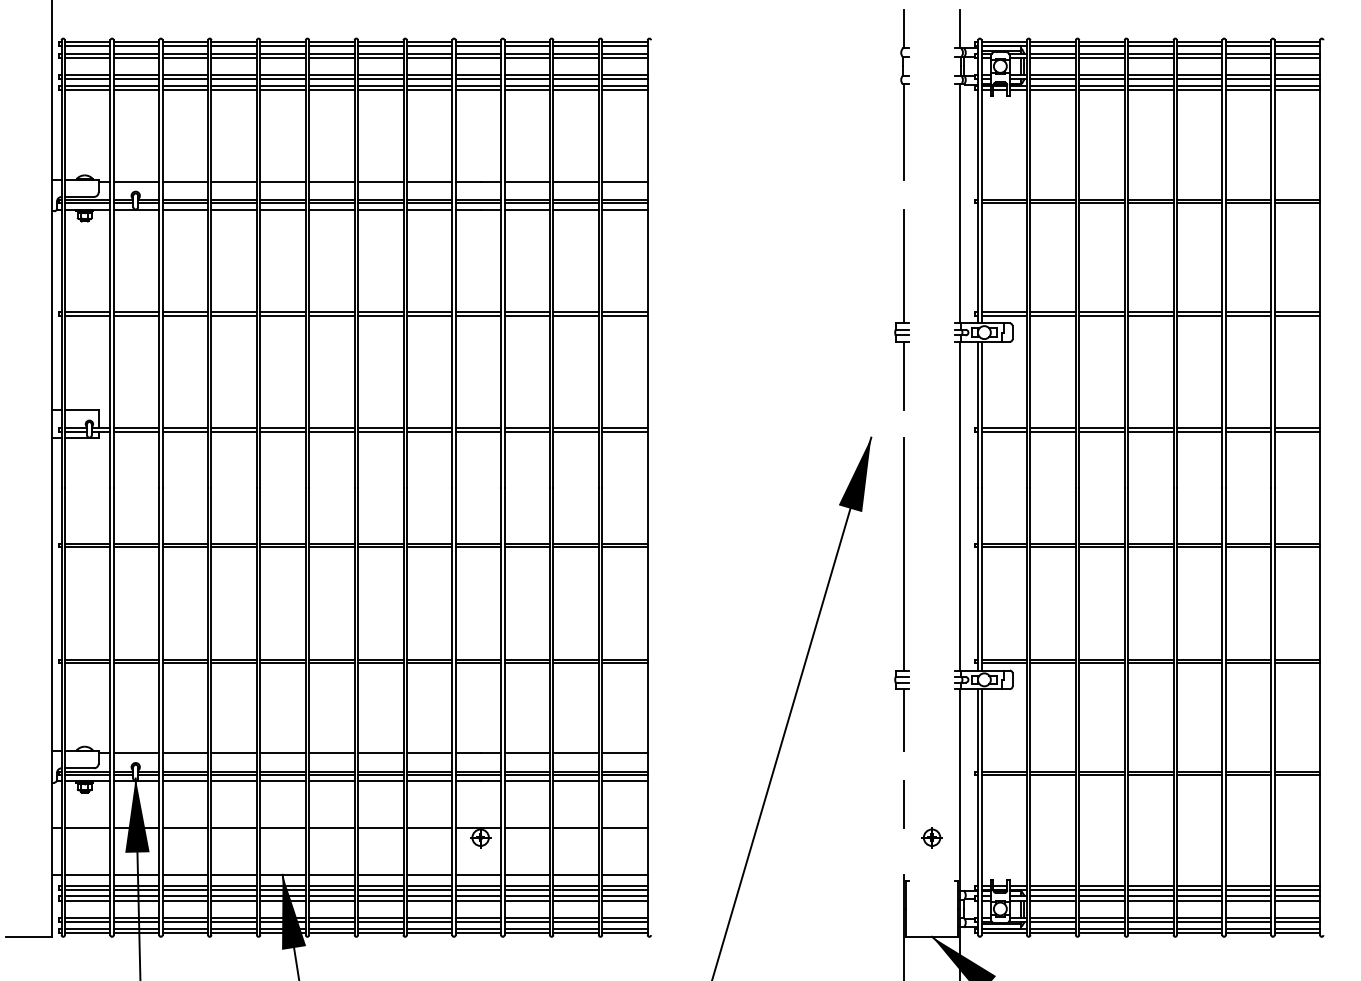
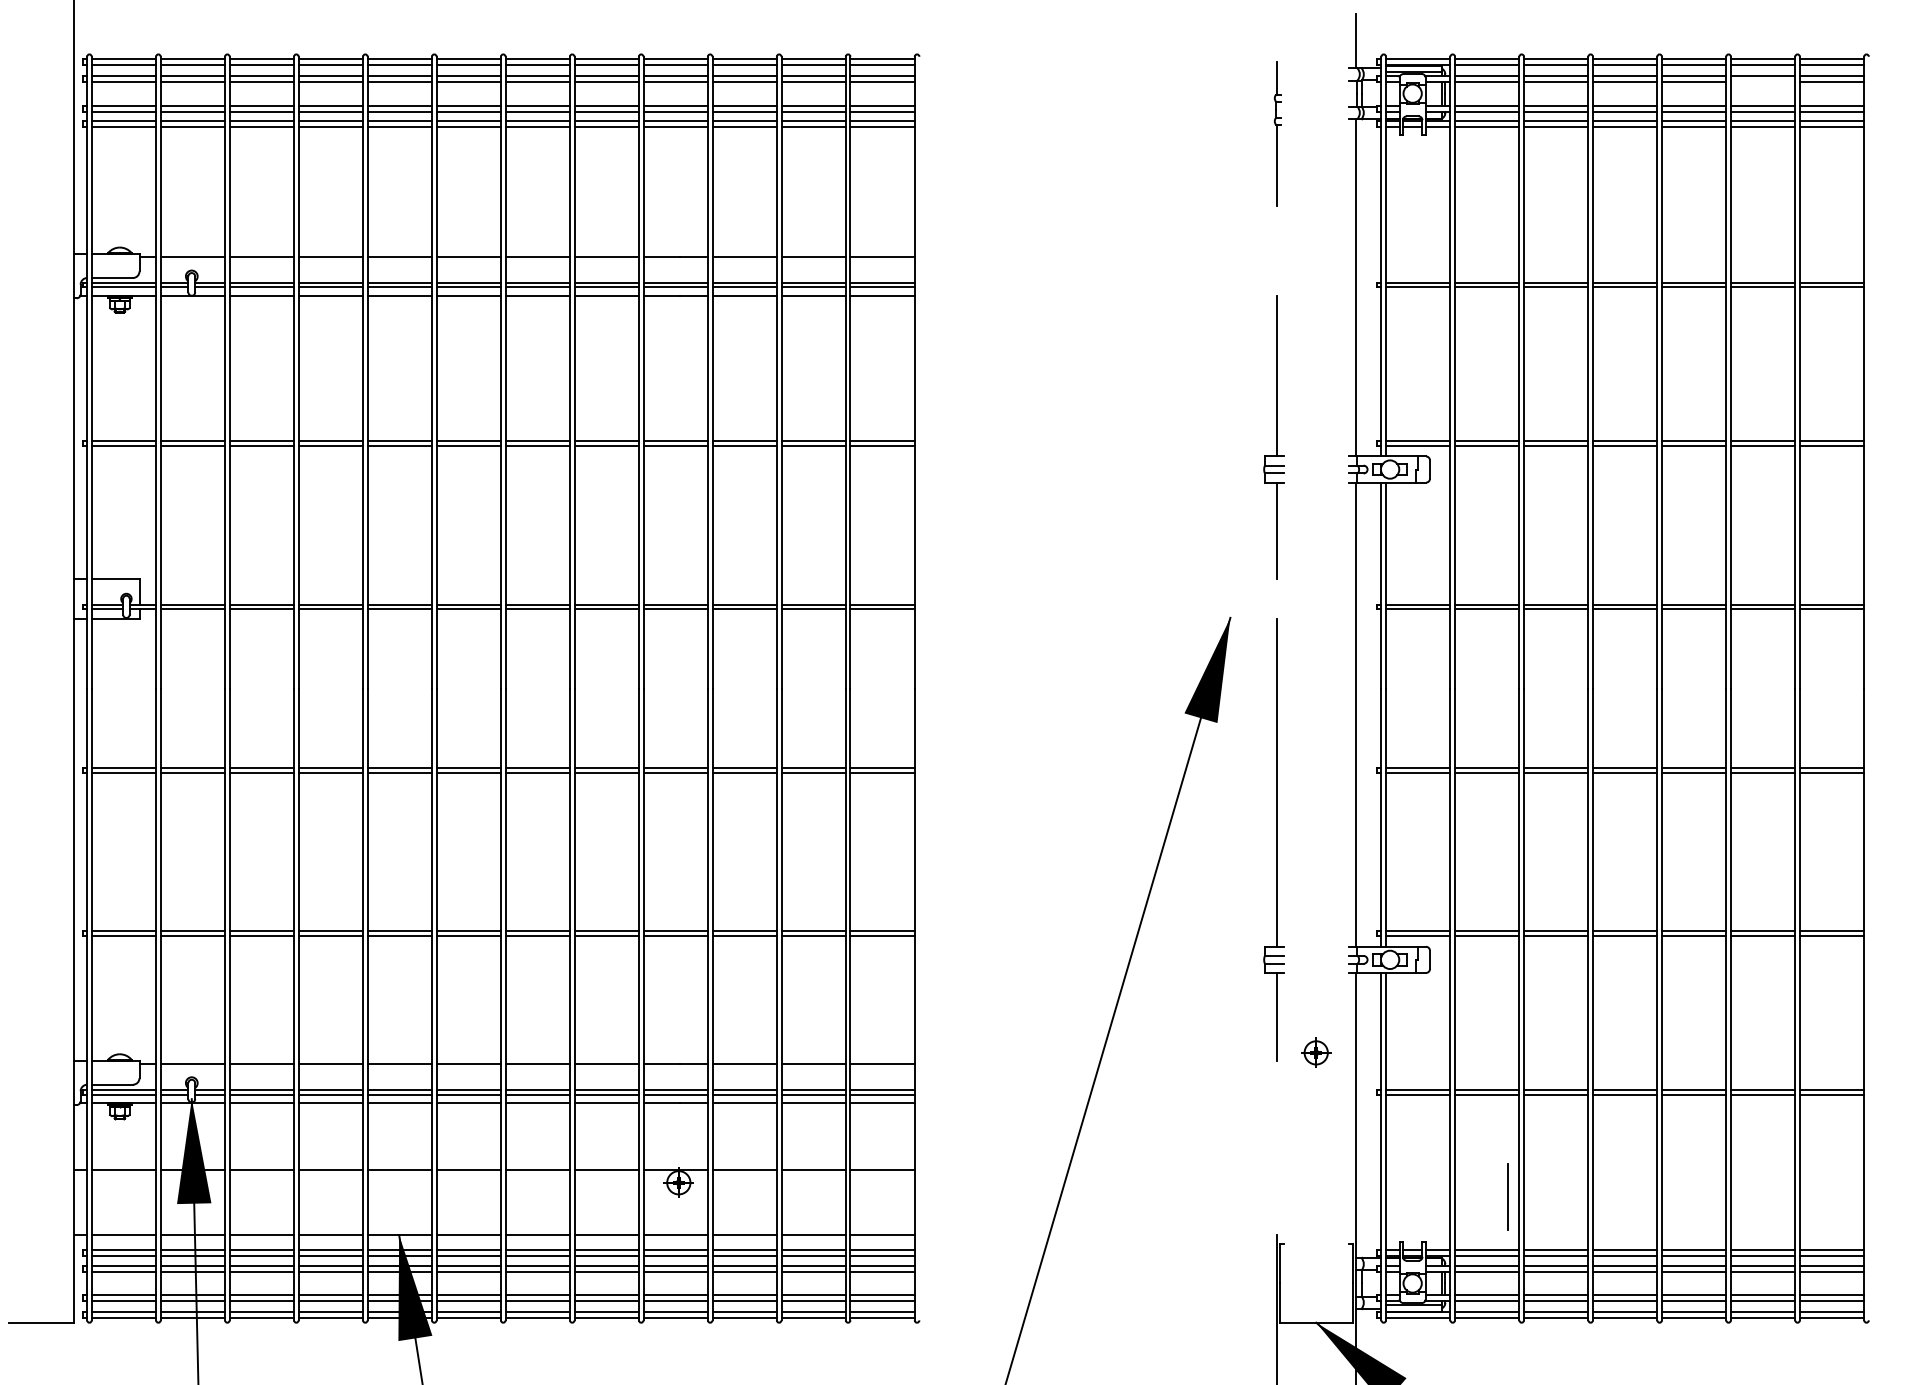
line: (1248, 57) -> (1763, 81), removed
part: (904, 94) -> (1277, 133), size x0.6
line: (903, 804) -> (1507, 1196), moved
part: (931, 837) -> (1315, 1052), moved

